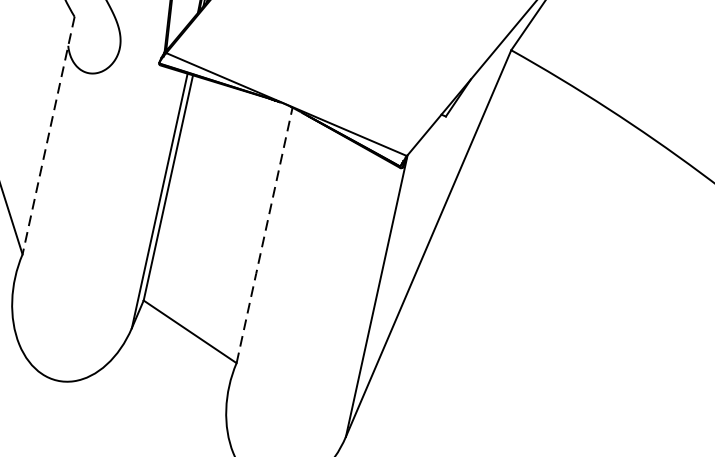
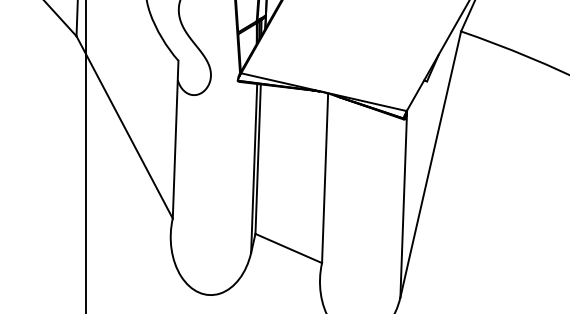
line: (48, 135) -> (175, 139), dashed -> solid
line: (265, 235) -> (325, 178), dashed -> solid

